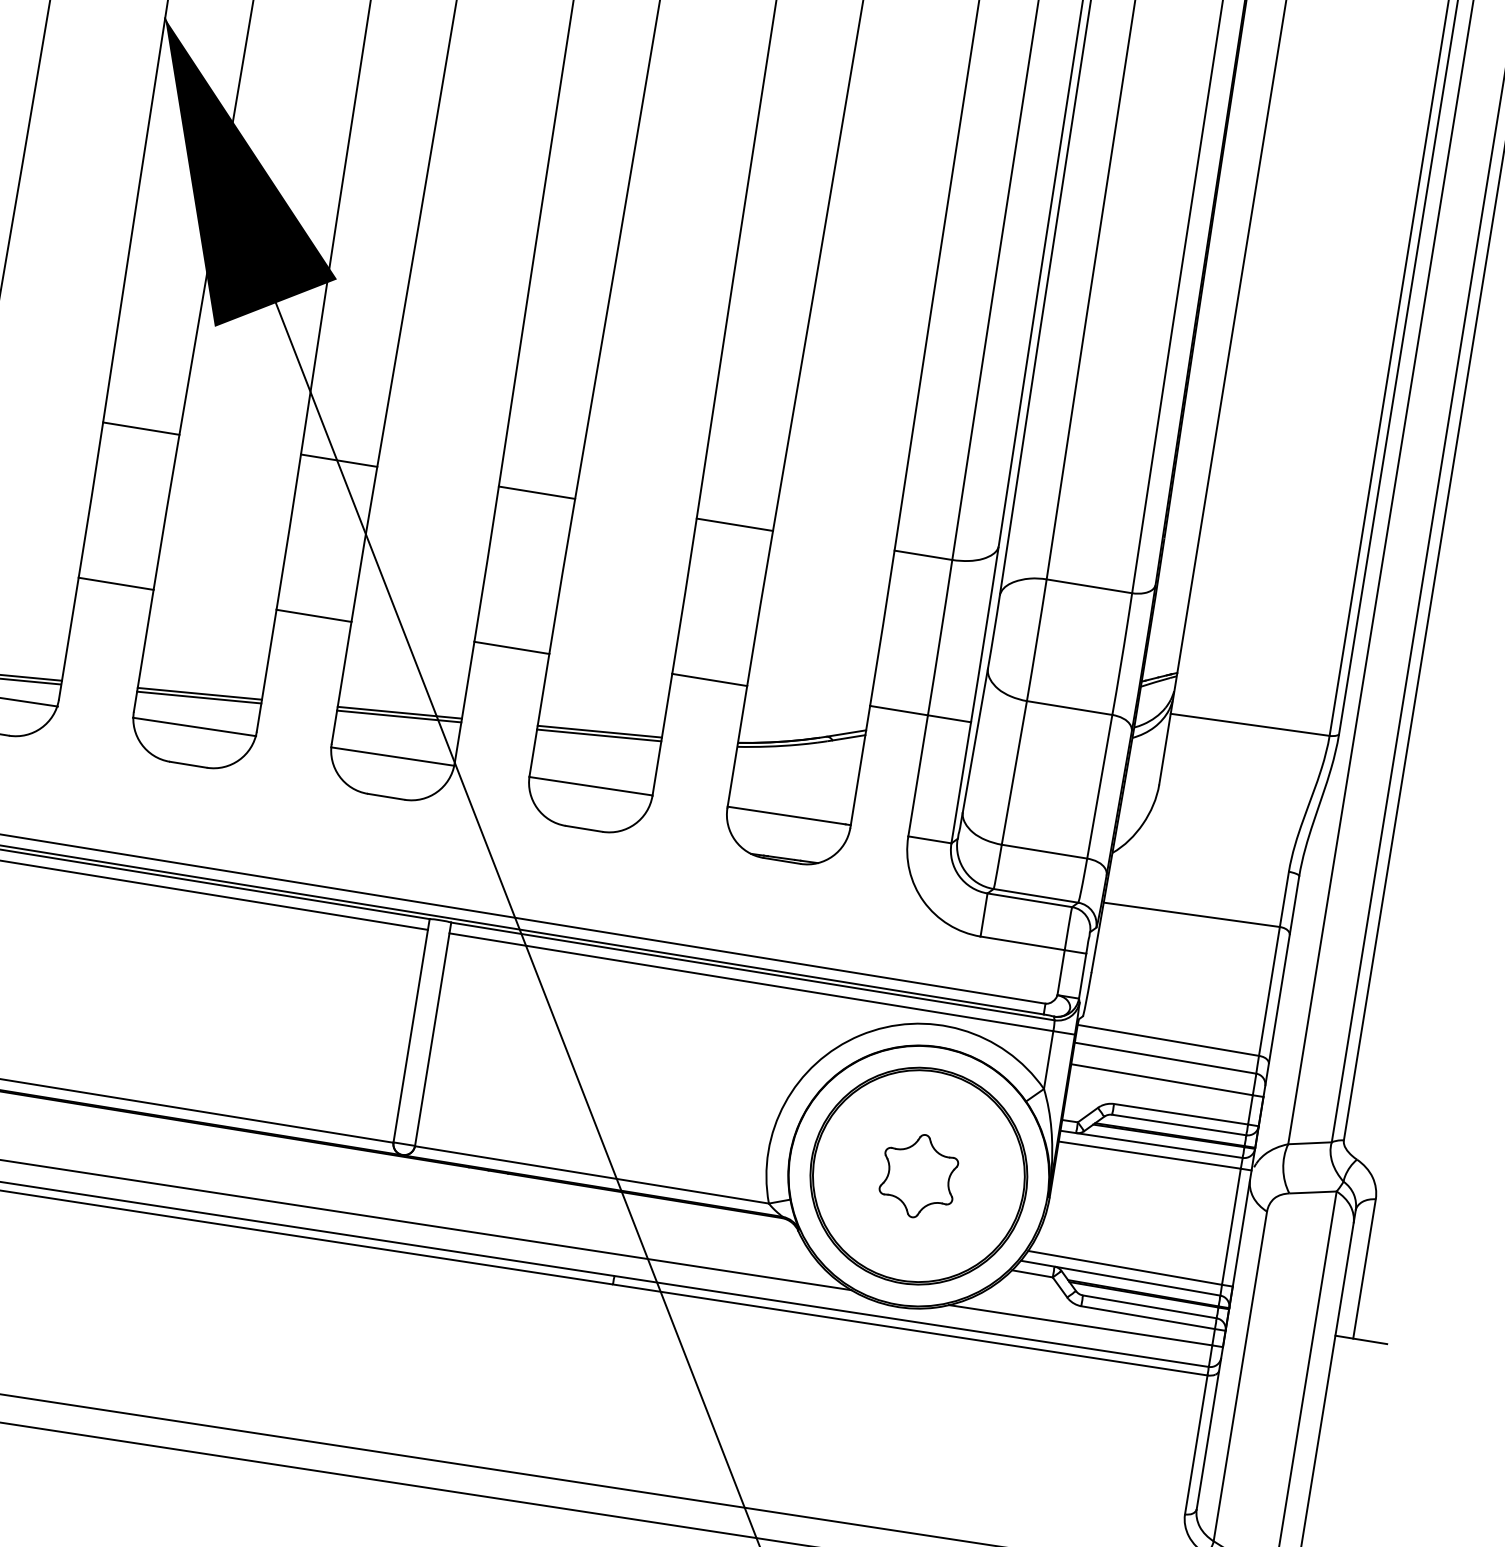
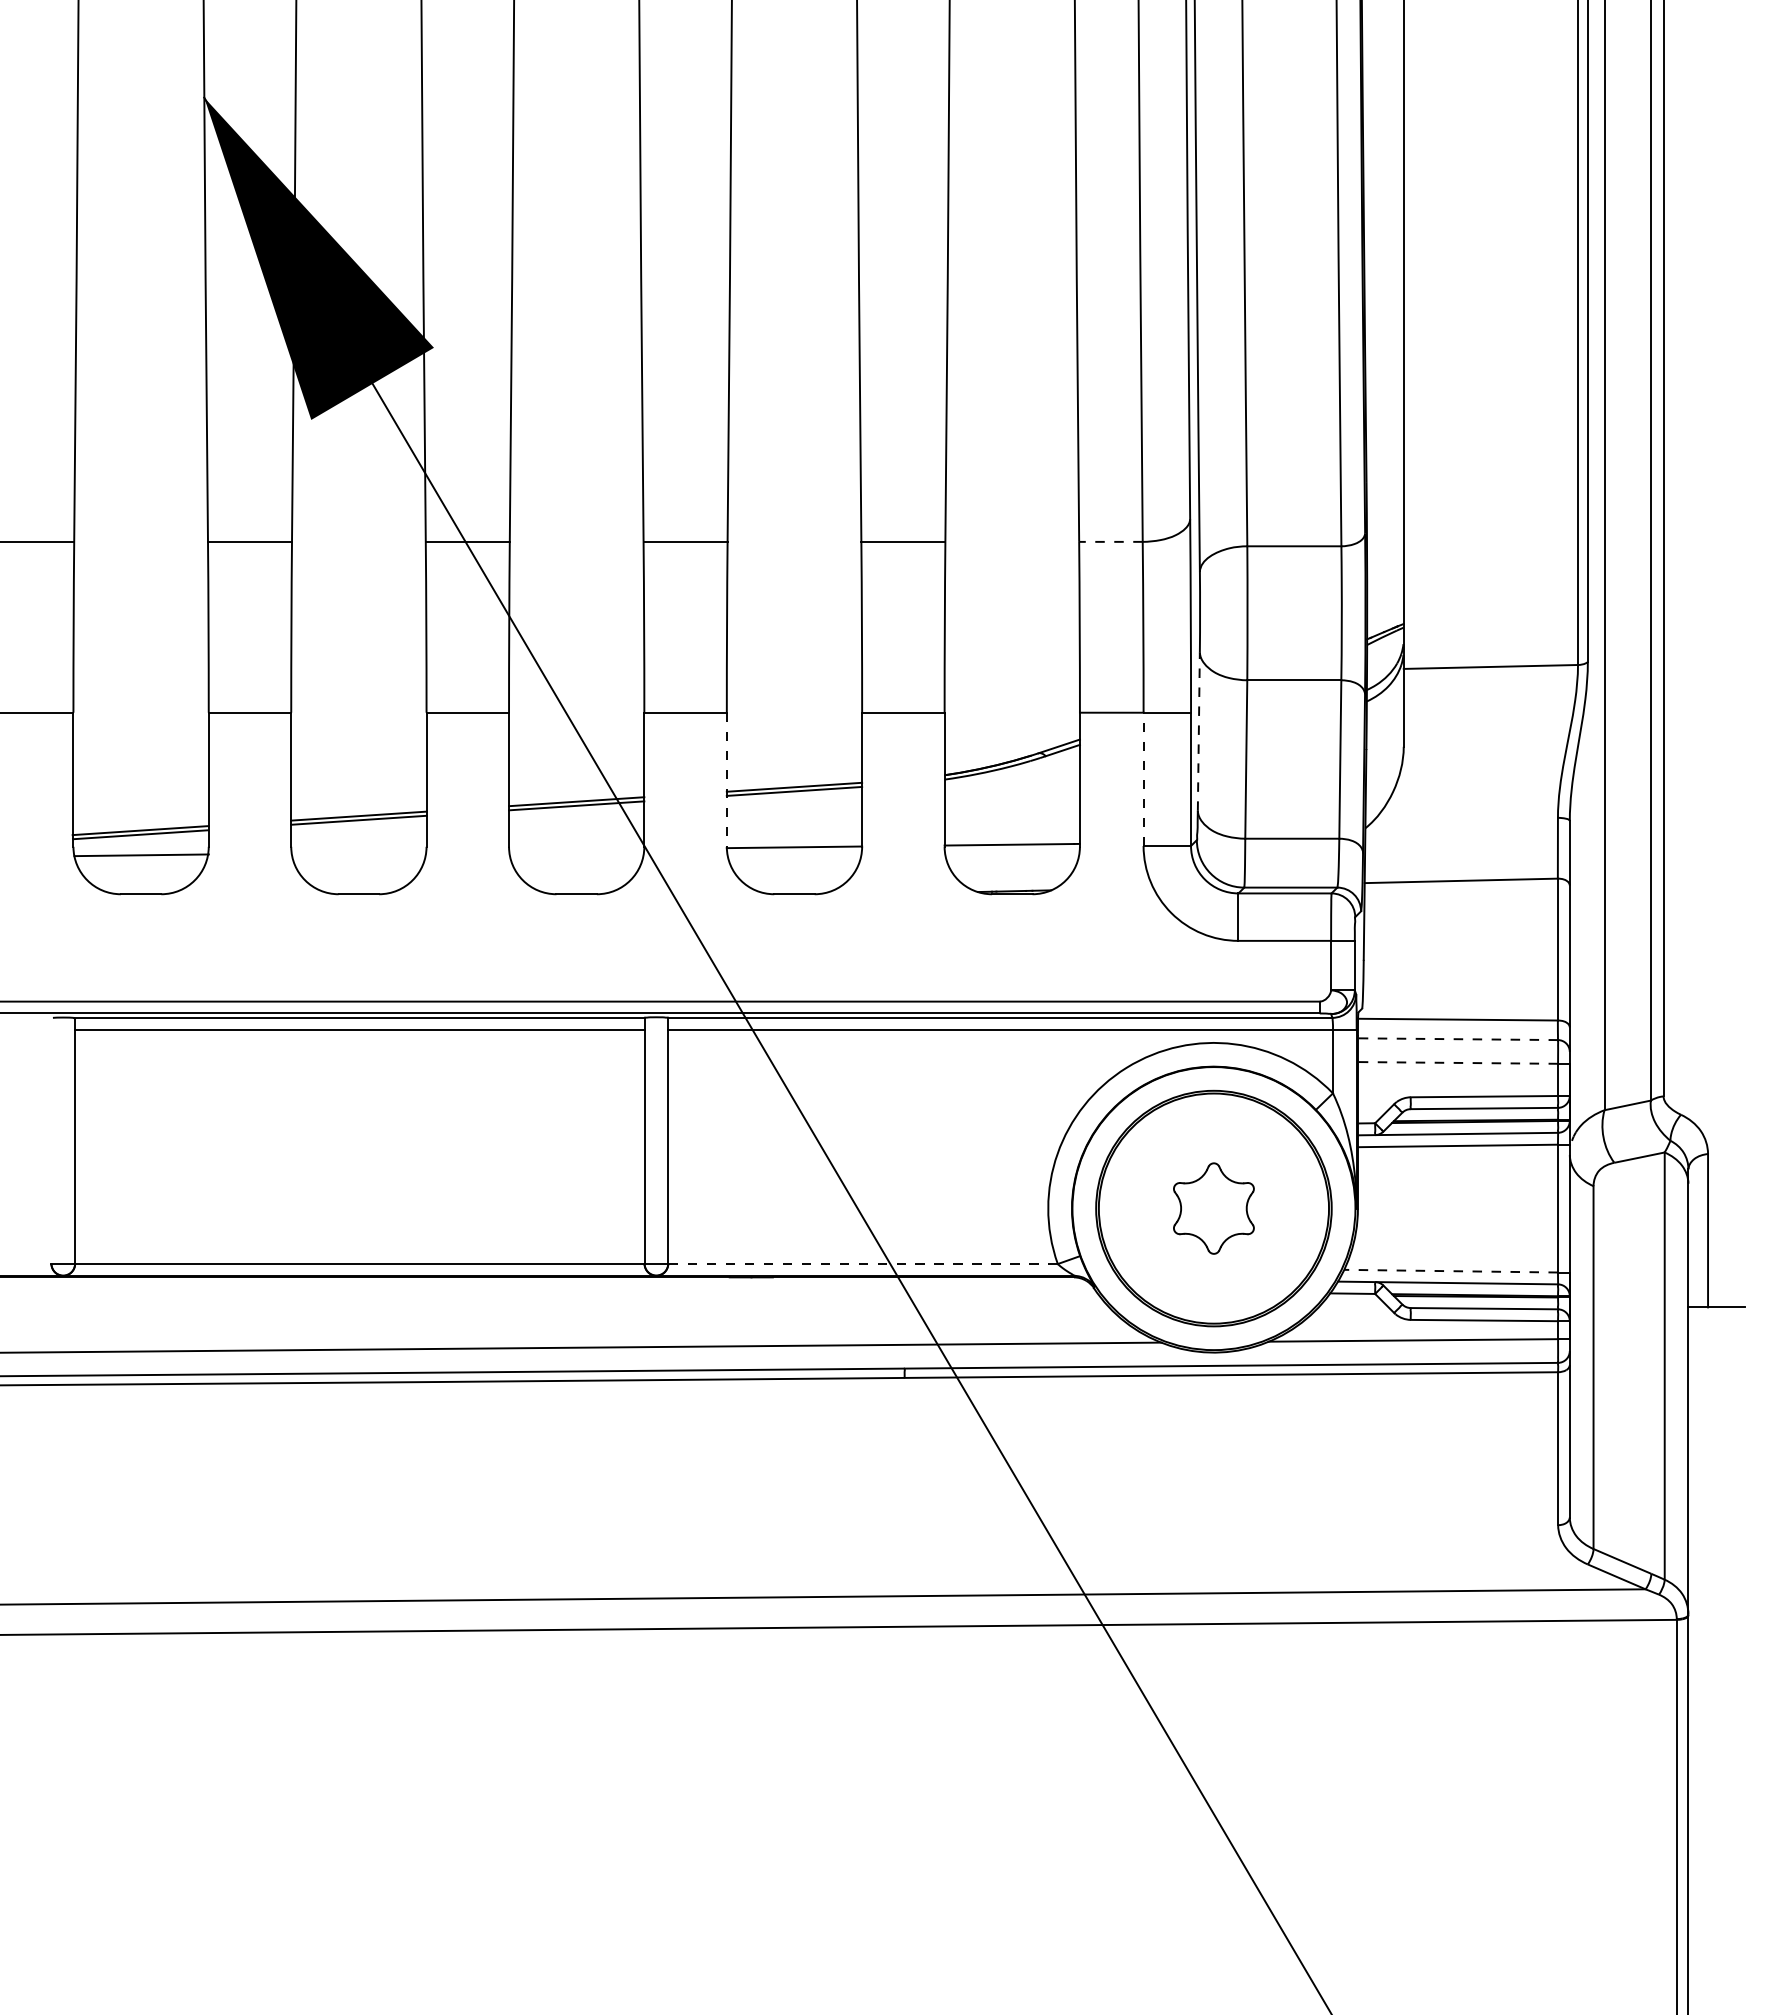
line: (923, 554) -> (1110, 541), solid -> dashed
line: (539, 715) -> (726, 780), solid -> dashed
line: (194, 726) -> (358, 852), removed
line: (975, 740) -> (1198, 731), solid -> dashed
line: (392, 756) -> (576, 849), removed
line: (918, 775) -> (1143, 779), solid -> dashed
line: (1165, 1058) -> (1457, 1039), solid -> dashed
line: (1161, 1079) -> (1457, 1062), solid -> dashed
line: (592, 1175) -> (863, 1264), solid -> dashed
line: (1125, 1268) -> (1451, 1271), solid -> dashed

